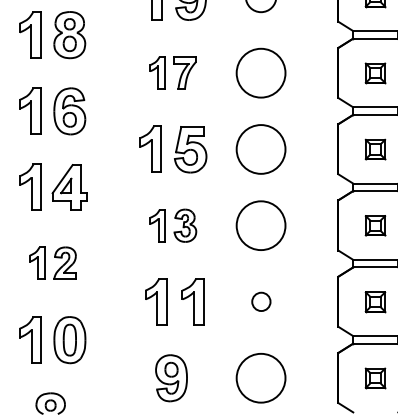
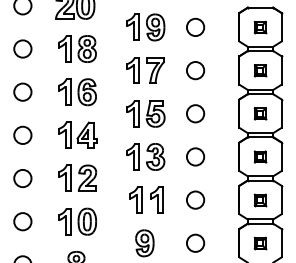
part: (172, 73) -> (145, 70), size x1.43
circle: (260, 73) -> (195, 70), size x0.62
circle: (260, 148) -> (195, 113), size x0.62
part: (172, 224) -> (145, 156), size x1.43
circle: (260, 224) -> (195, 156), size x0.62
part: (52, 261) -> (77, 177), size x1.43
circle: (260, 300) -> (195, 199), size x1.67
circle: (260, 376) -> (195, 242), size x0.62

